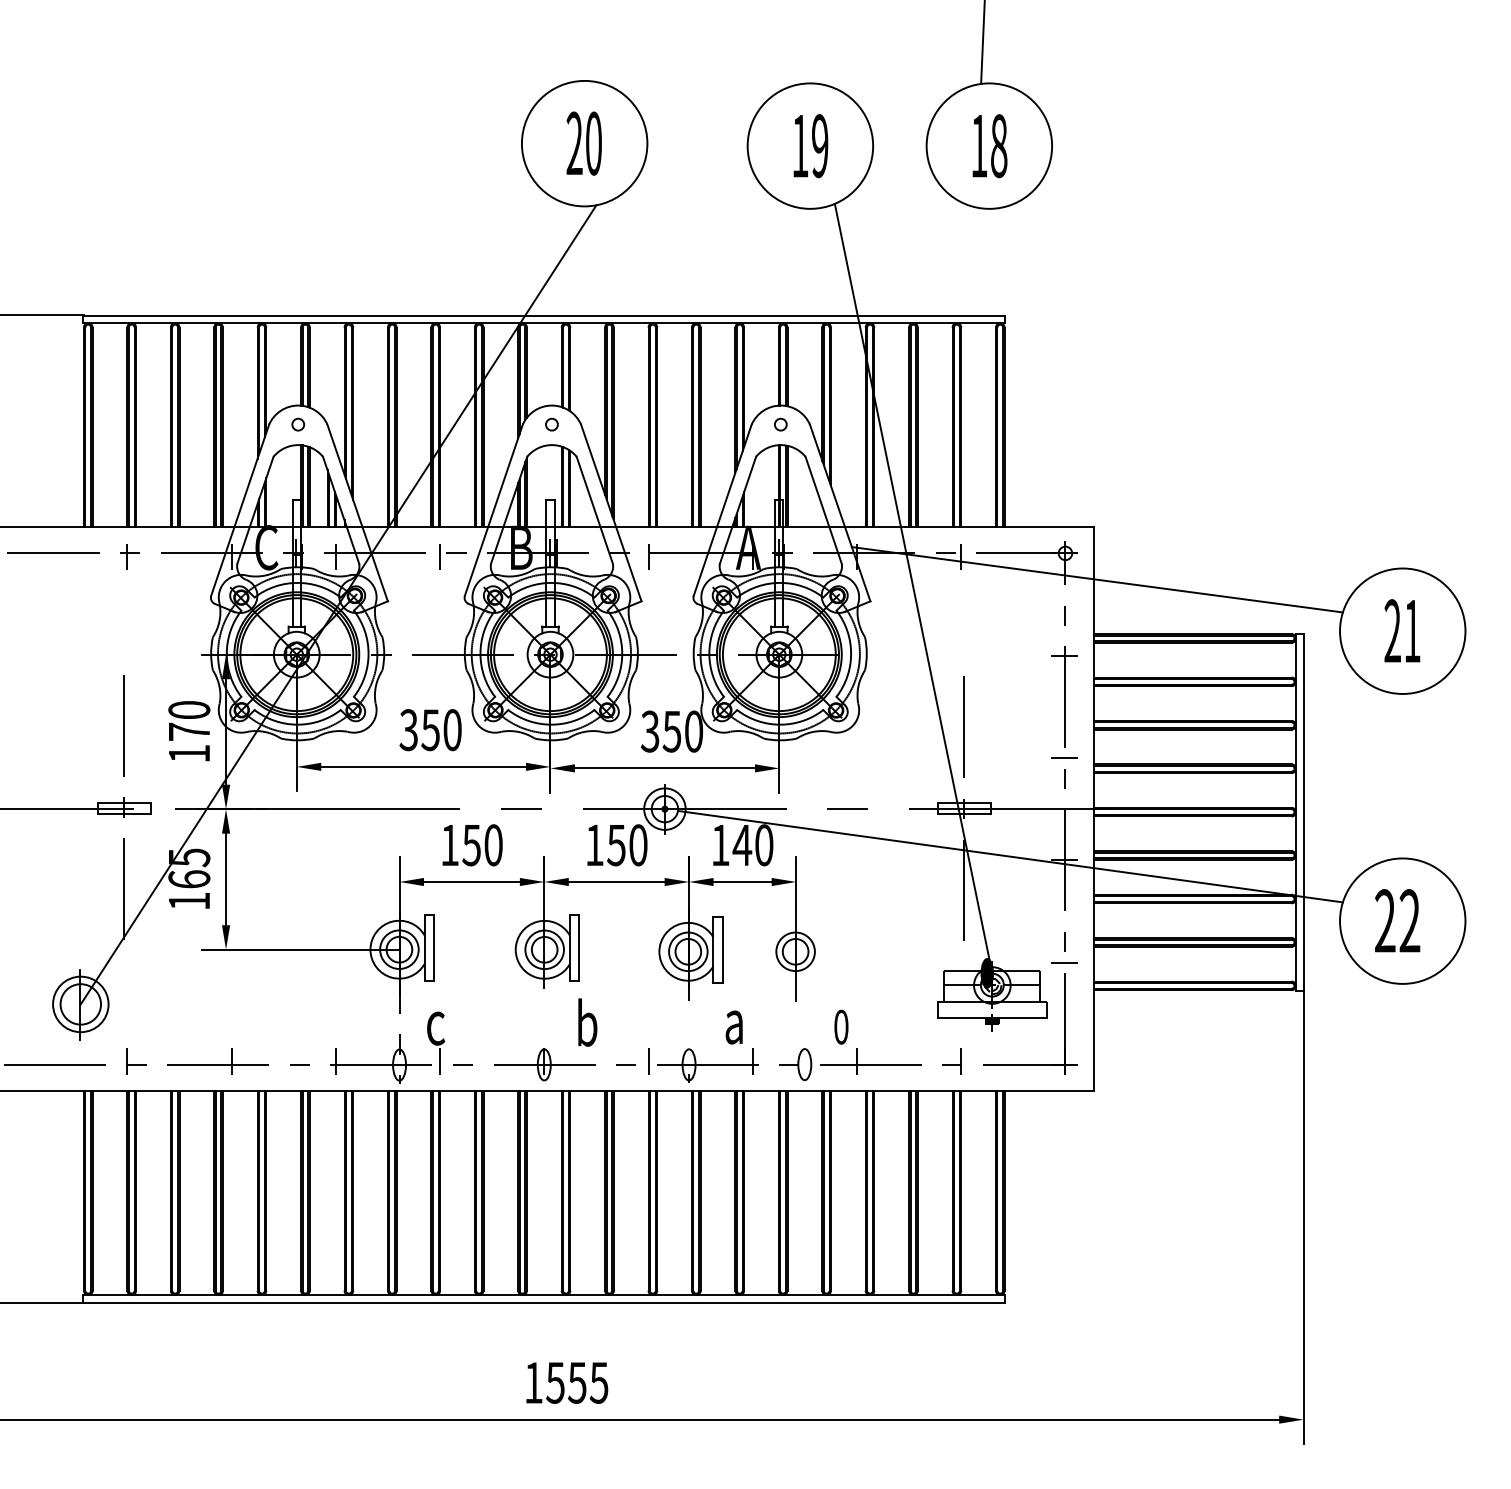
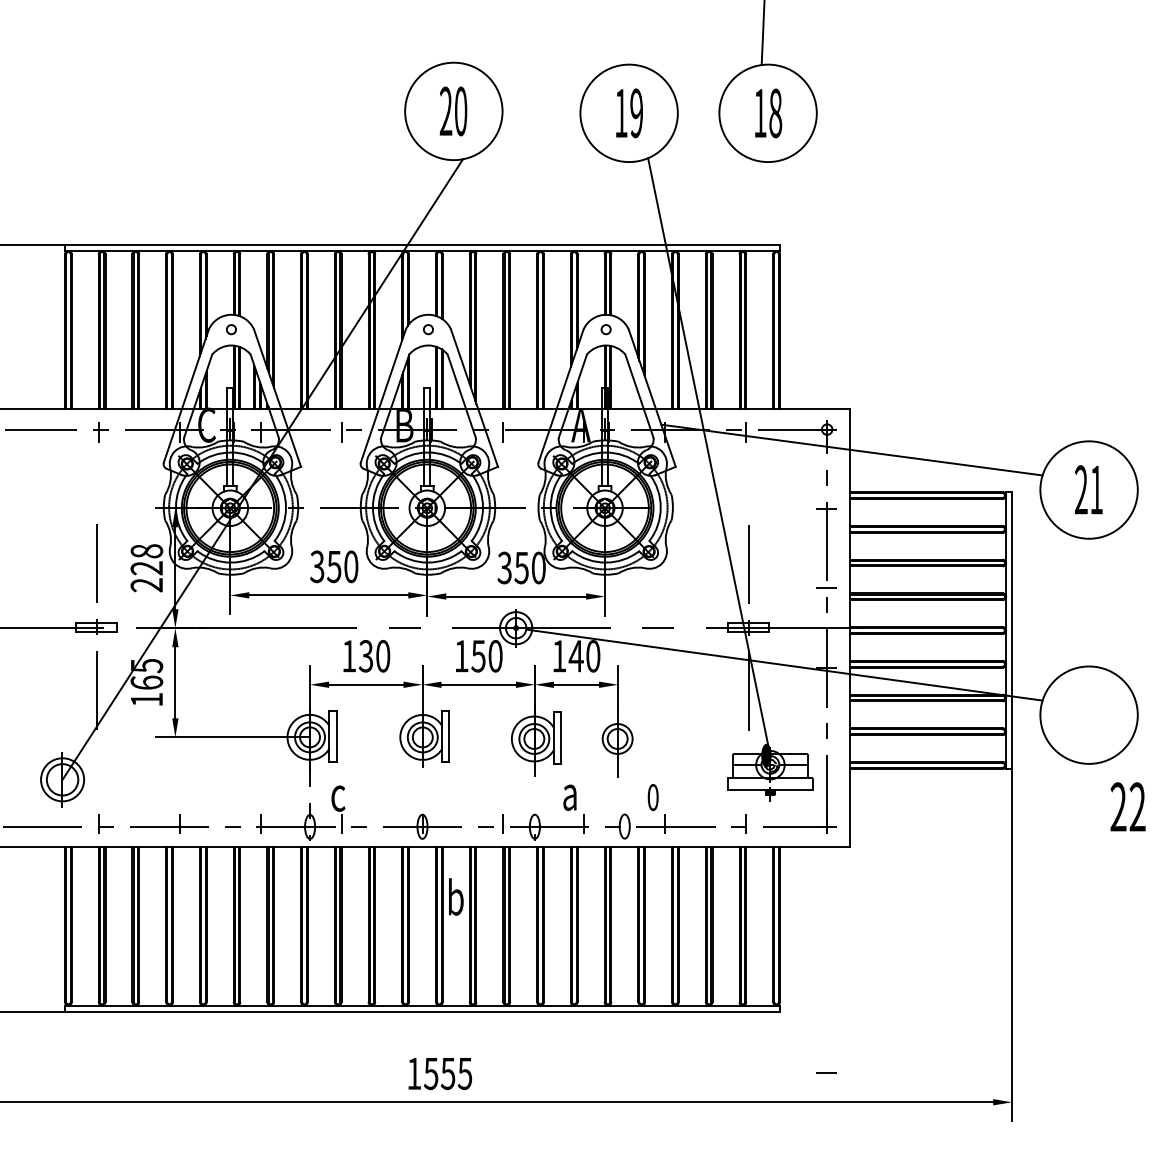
text: (188, 732) -> (146, 568), 170 -> 228
text: (472, 844) -> (366, 655), 150 -> 130
text: (1396, 920) -> (1127, 806), moved
line: (1064, 961) -> (826, 1072), moved
text: (588, 1022) -> (456, 896), moved

